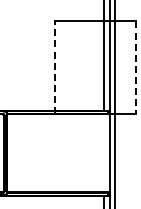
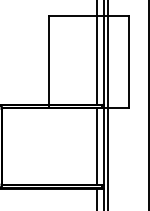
line: (54, 68) -> (48, 62), dashed -> solid
line: (136, 68) -> (129, 62), dashed -> solid
line: (103, 153) -> (97, 146), added

